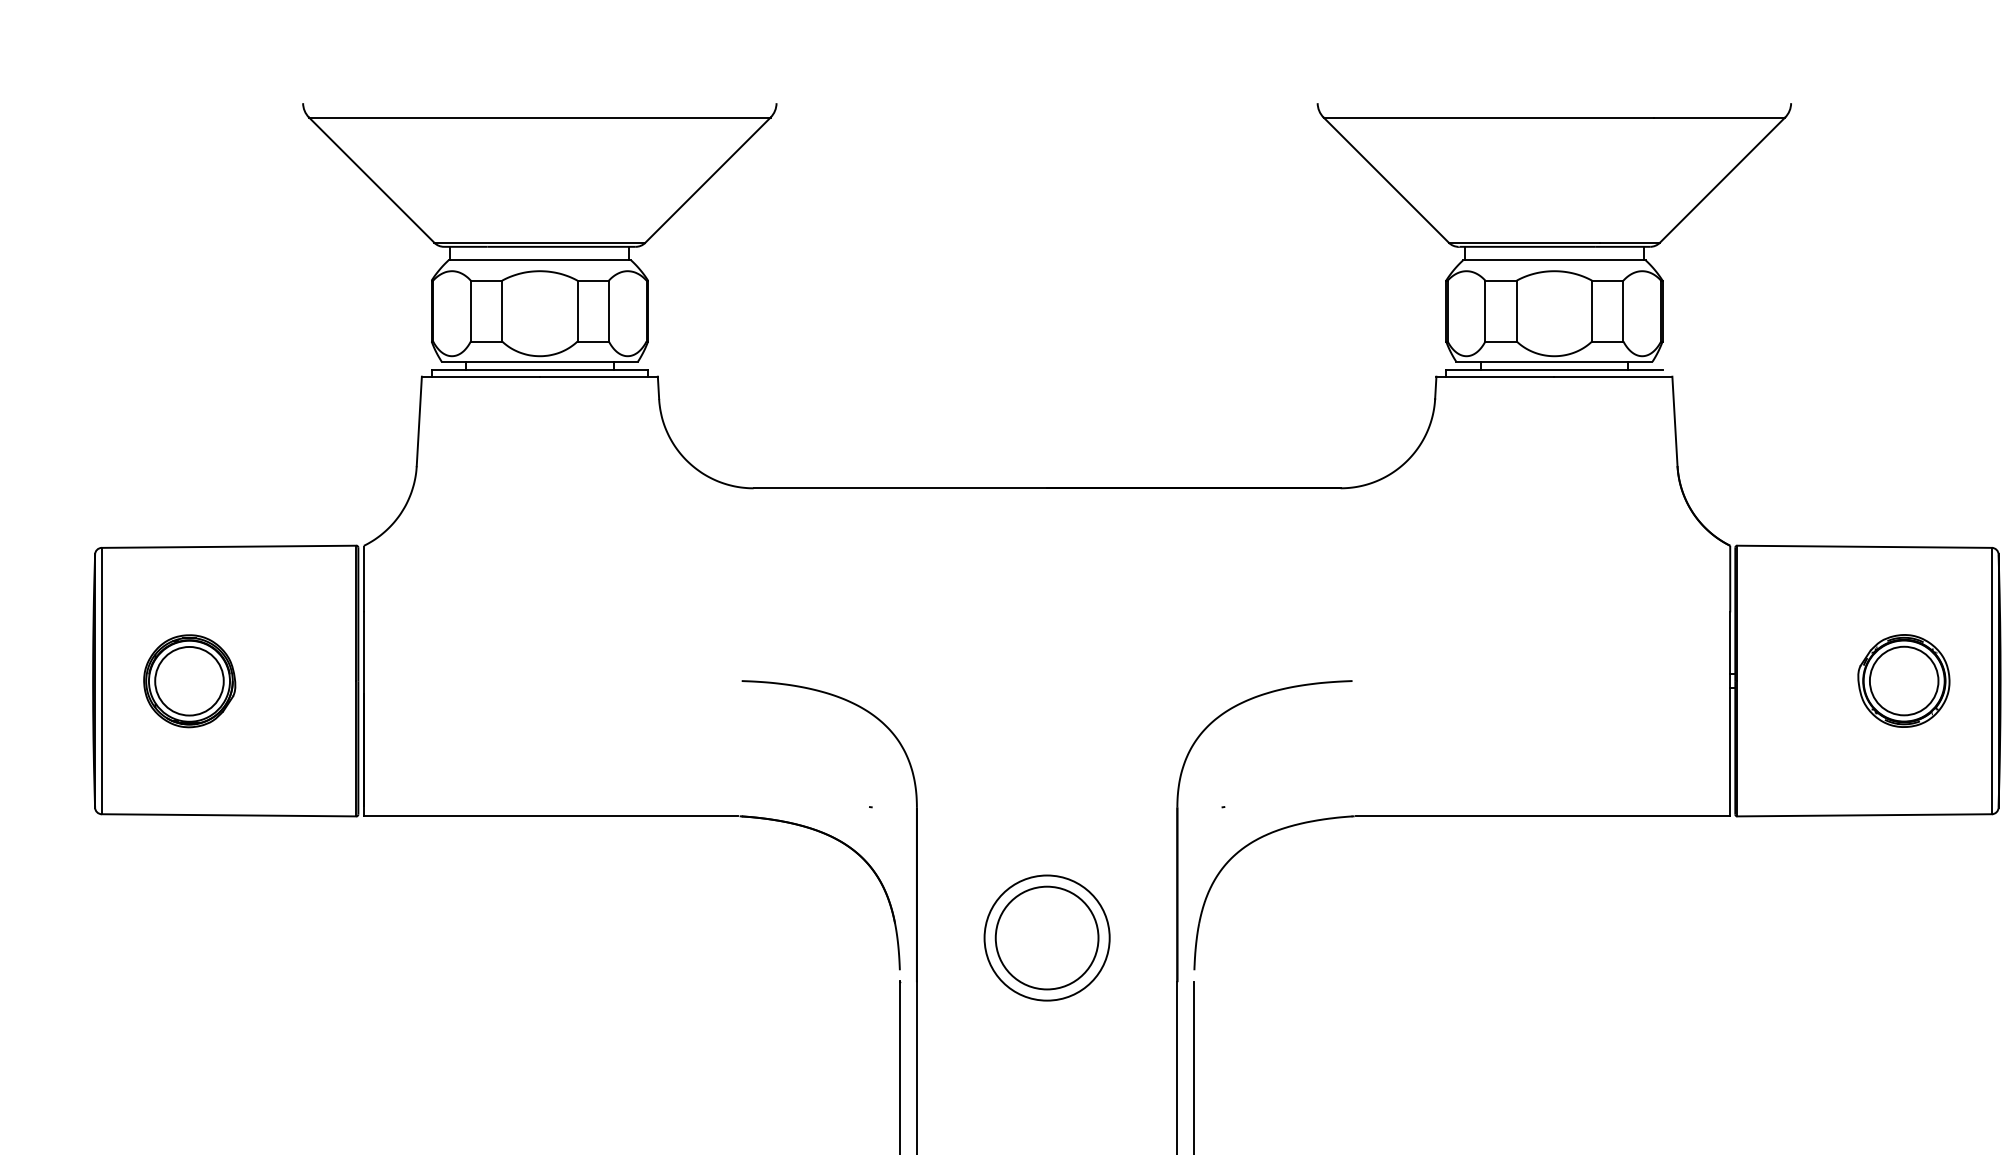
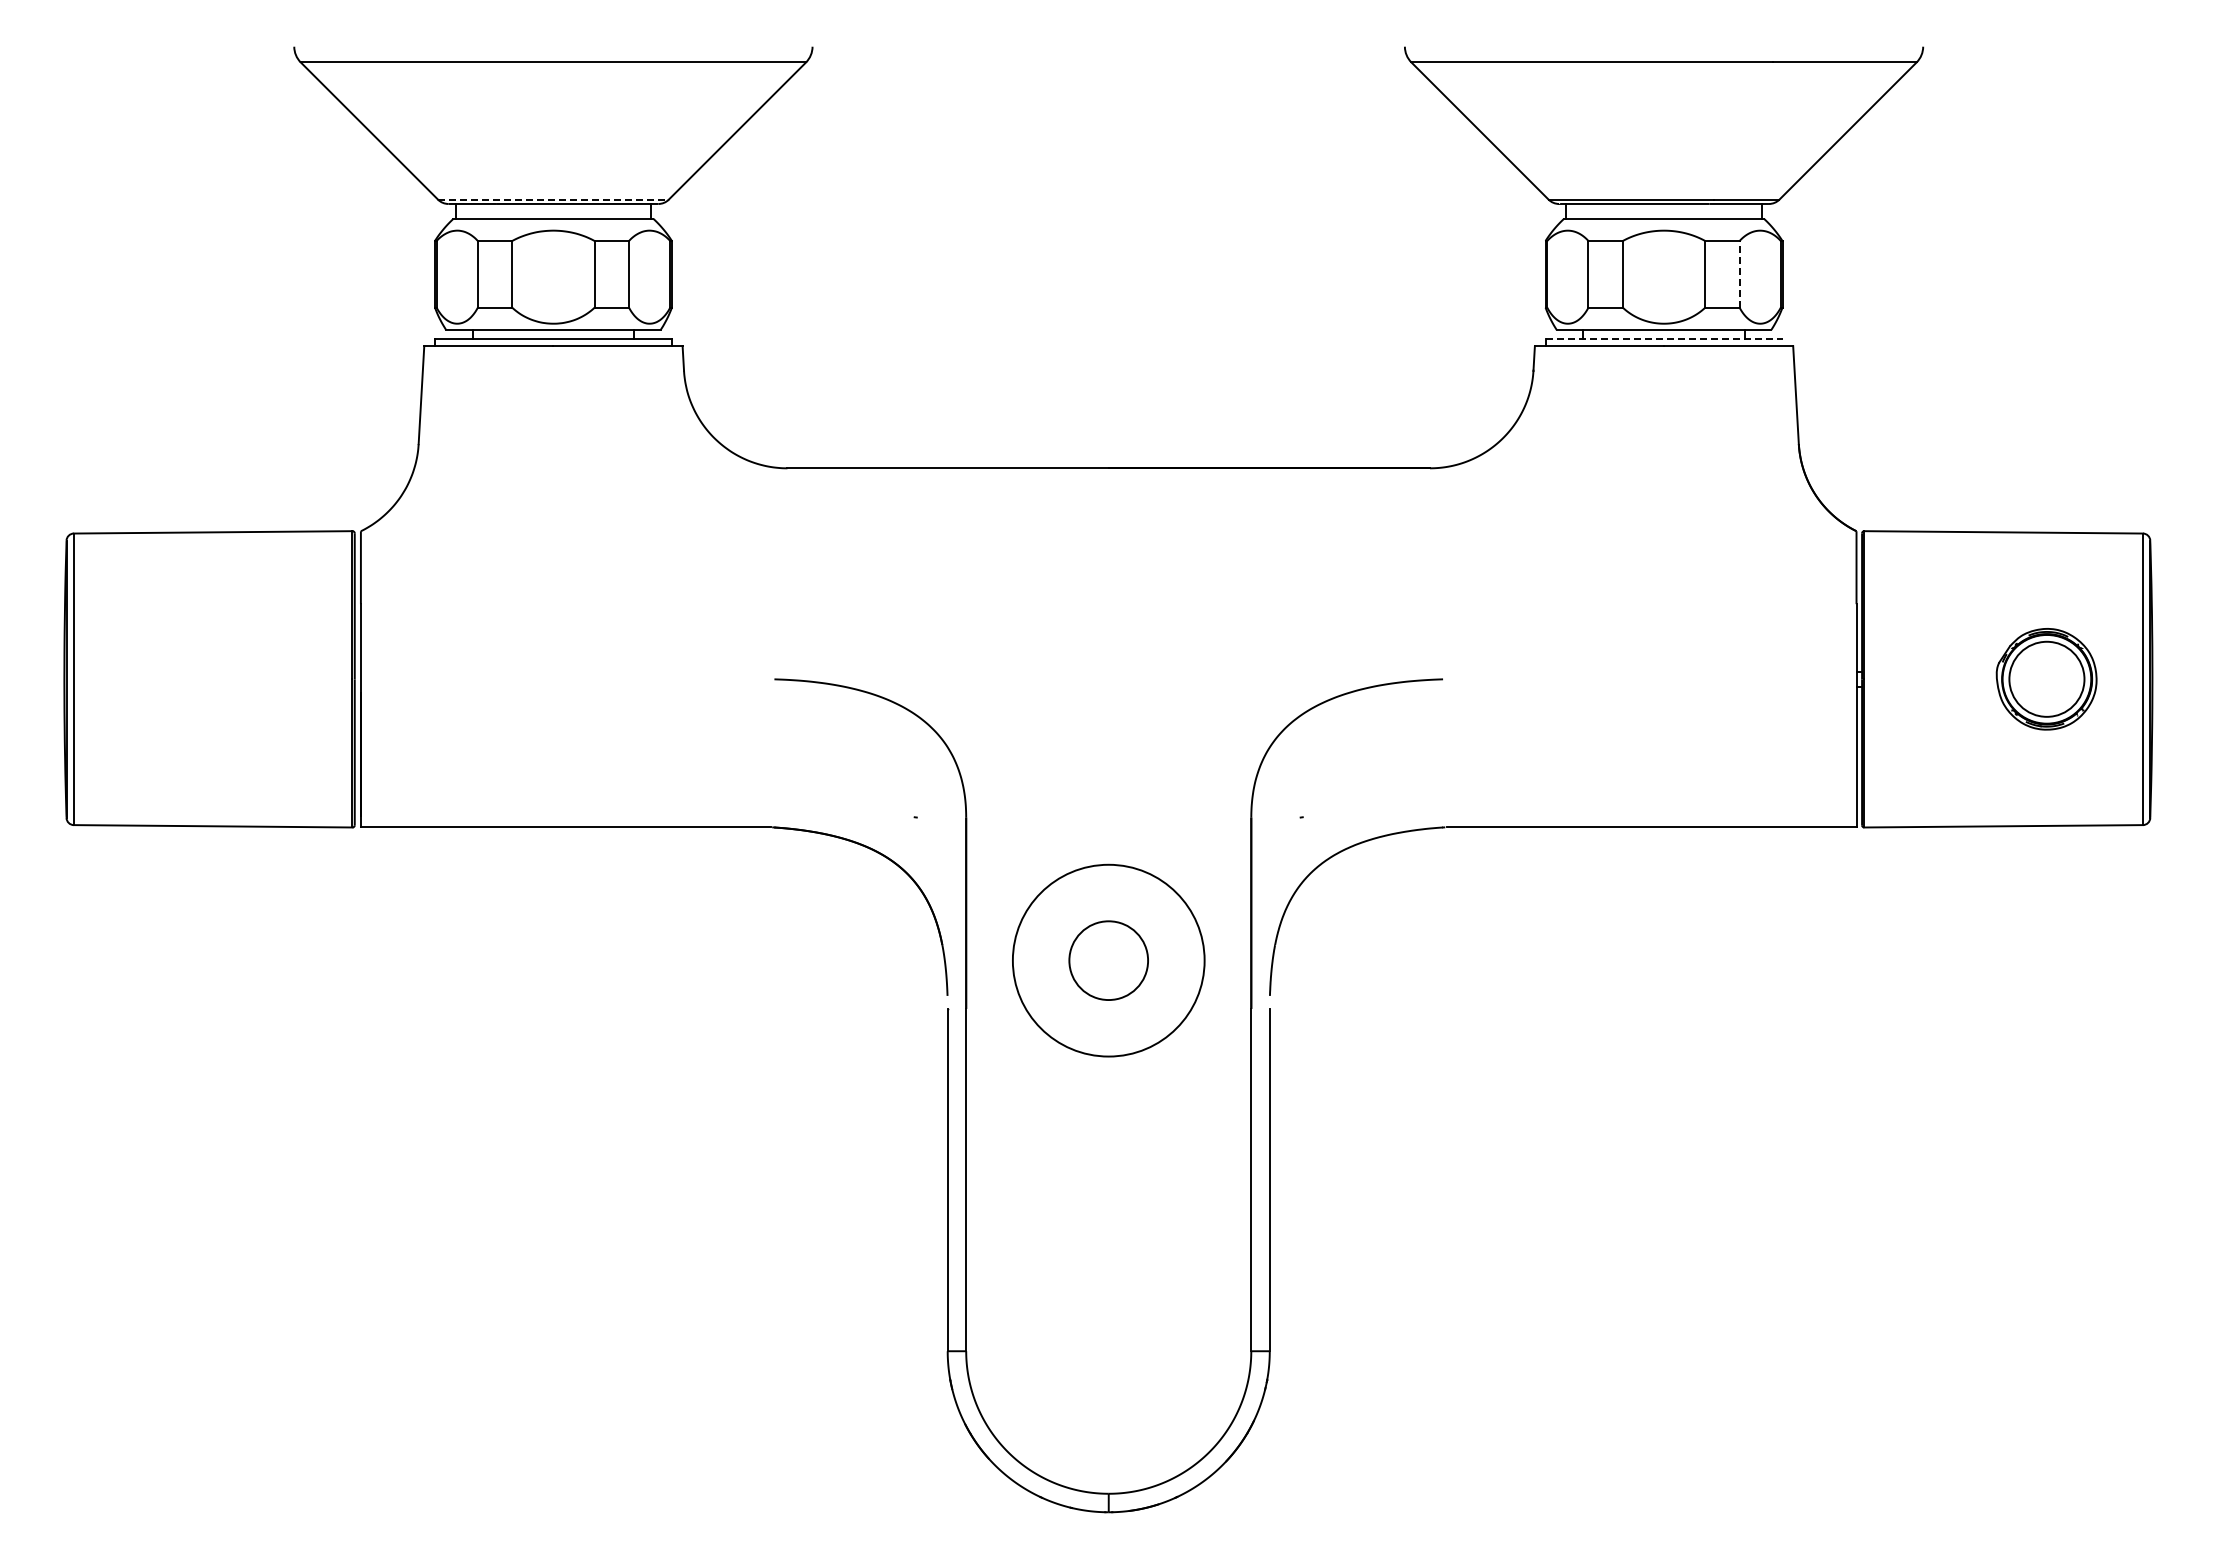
line: (539, 242) -> (553, 199), solid -> dashed
line: (1623, 310) -> (1739, 273), solid -> dashed
line: (1554, 369) -> (1664, 338), solid -> dashed
part: (189, 681) -> (169, 679), removed
circle: (1046, 937) -> (1108, 960), size x0.7
circle: (1046, 937) -> (1108, 960), size x1.4

